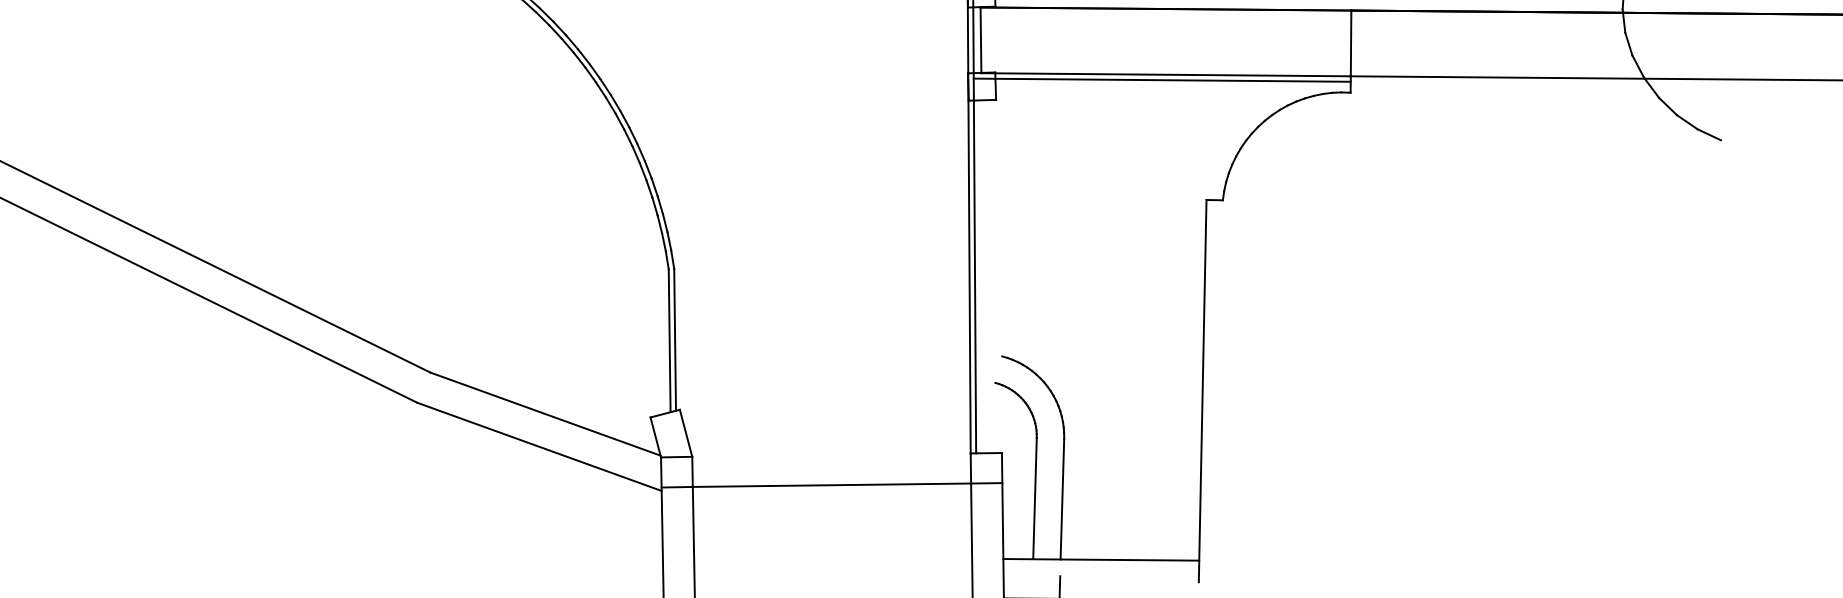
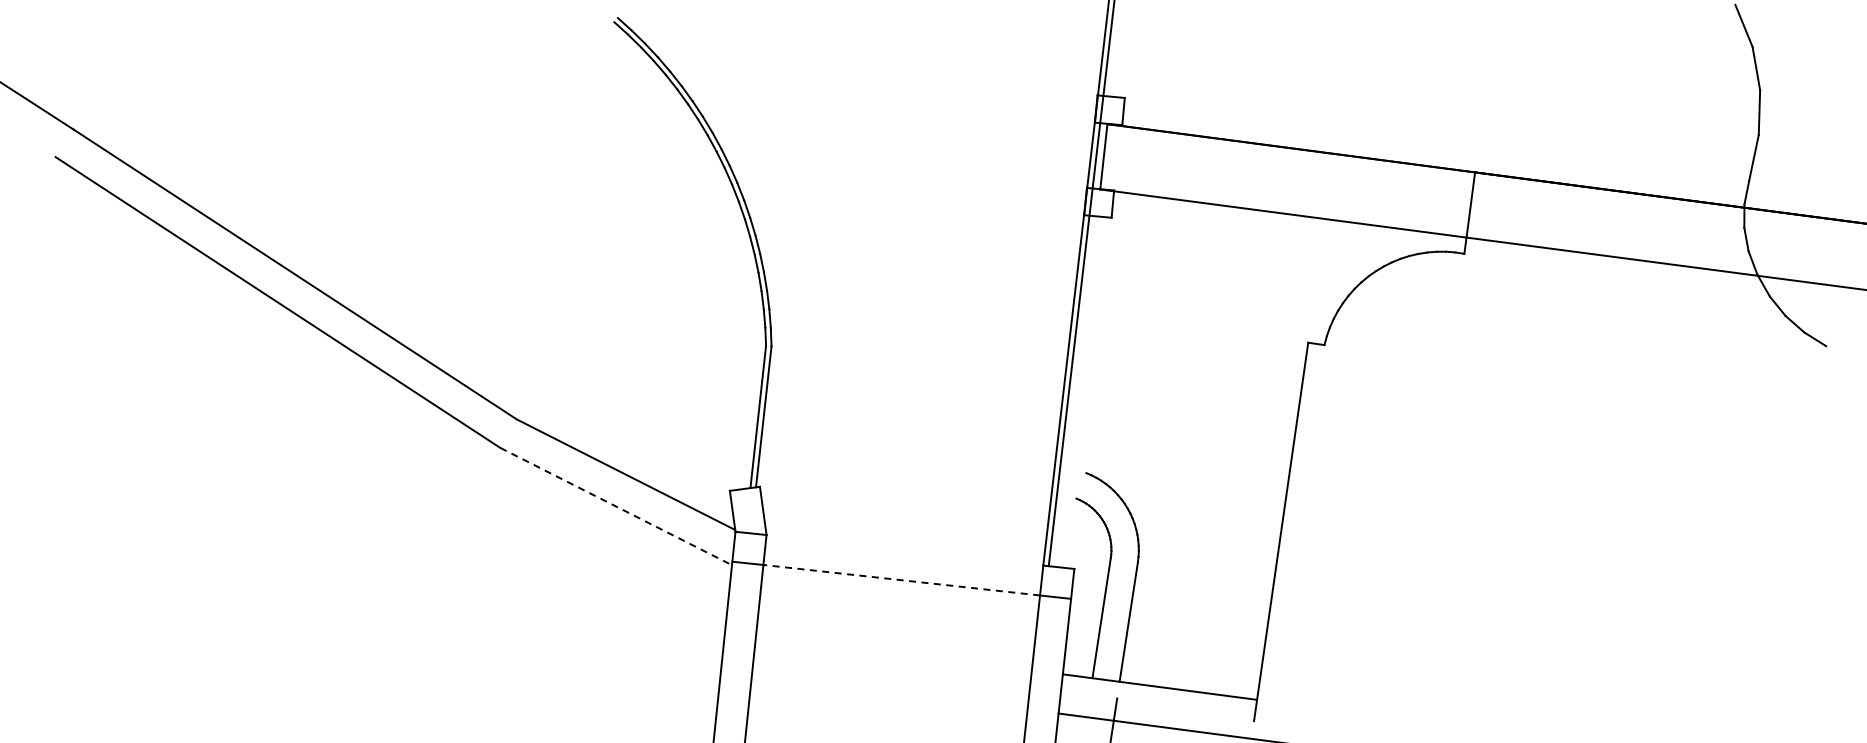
line: (1161, 80) -> (1278, 218), removed
line: (539, 446) -> (616, 506), solid -> dashed
line: (831, 485) -> (901, 580), solid -> dashed

